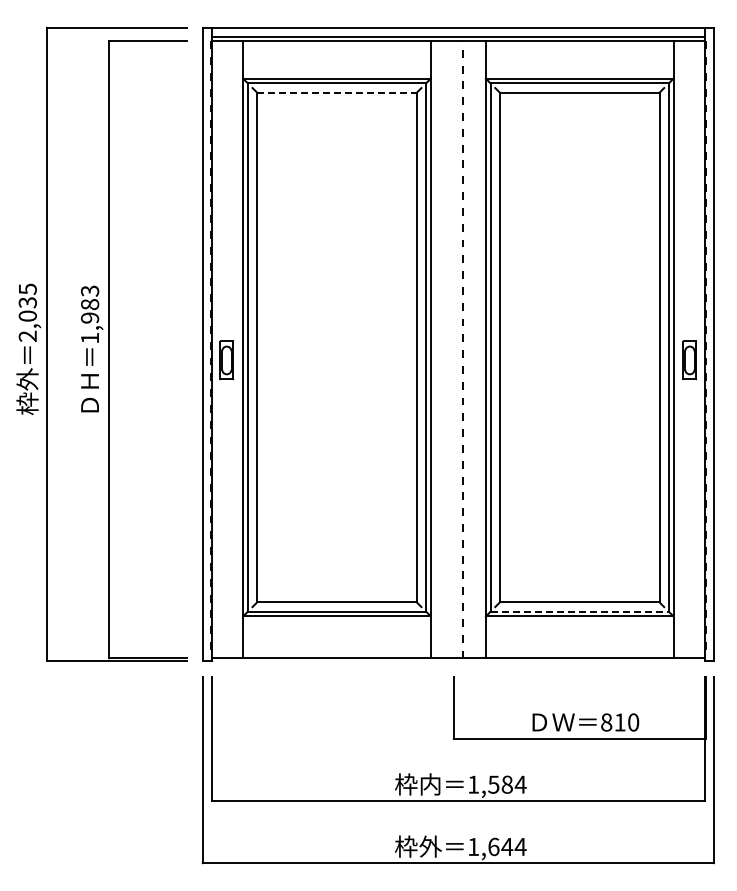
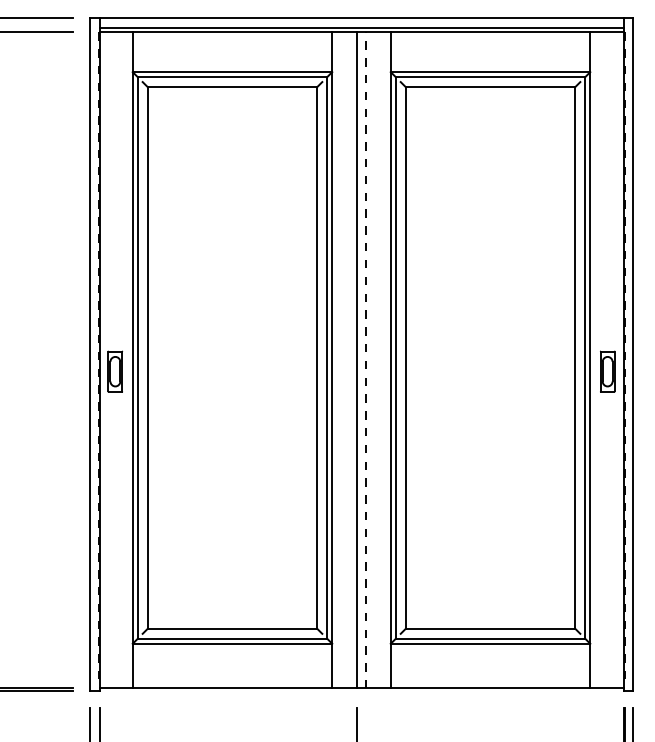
line: (336, 92) -> (231, 86), dashed -> solid
line: (453, 349) -> (356, 360), added
line: (580, 611) -> (491, 638), dashed -> solid

